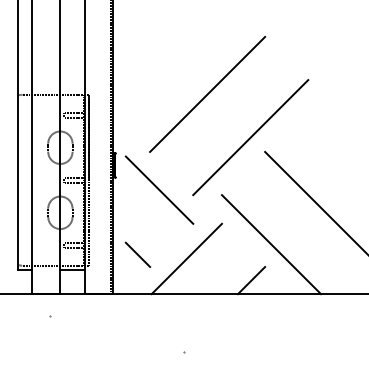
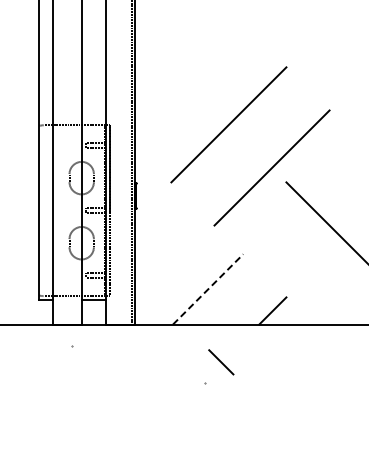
line: (159, 190) -> (180, 220), removed
line: (271, 244) -> (292, 274), removed
line: (138, 255) -> (221, 362), moved
line: (187, 259) -> (208, 289), solid -> dashed

